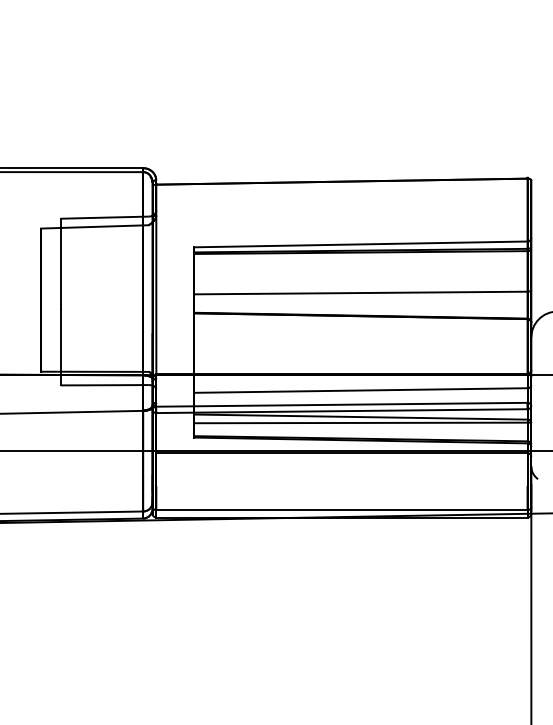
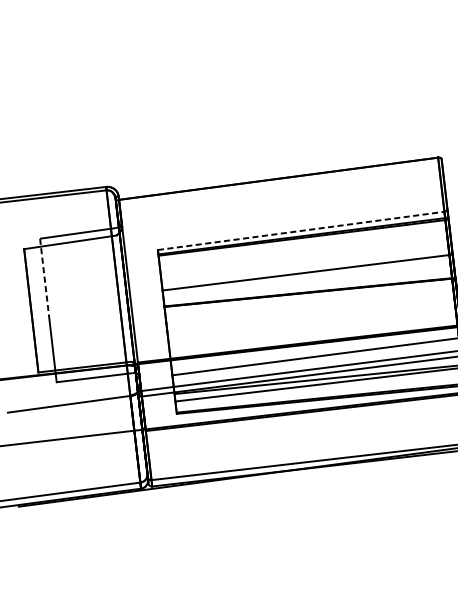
line: (360, 244) -> (300, 231), solid -> dashed
line: (60, 263) -> (44, 277), solid -> dashed

